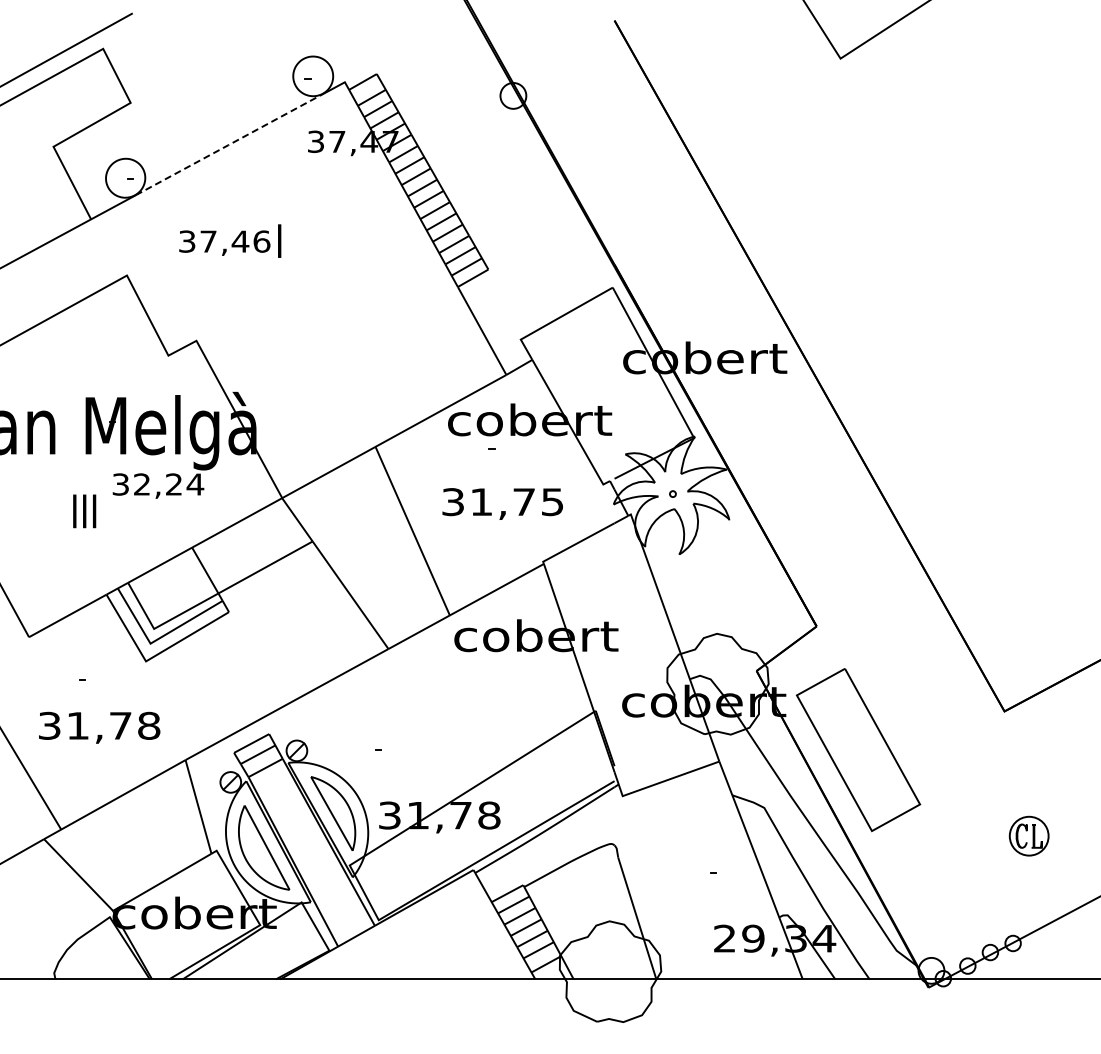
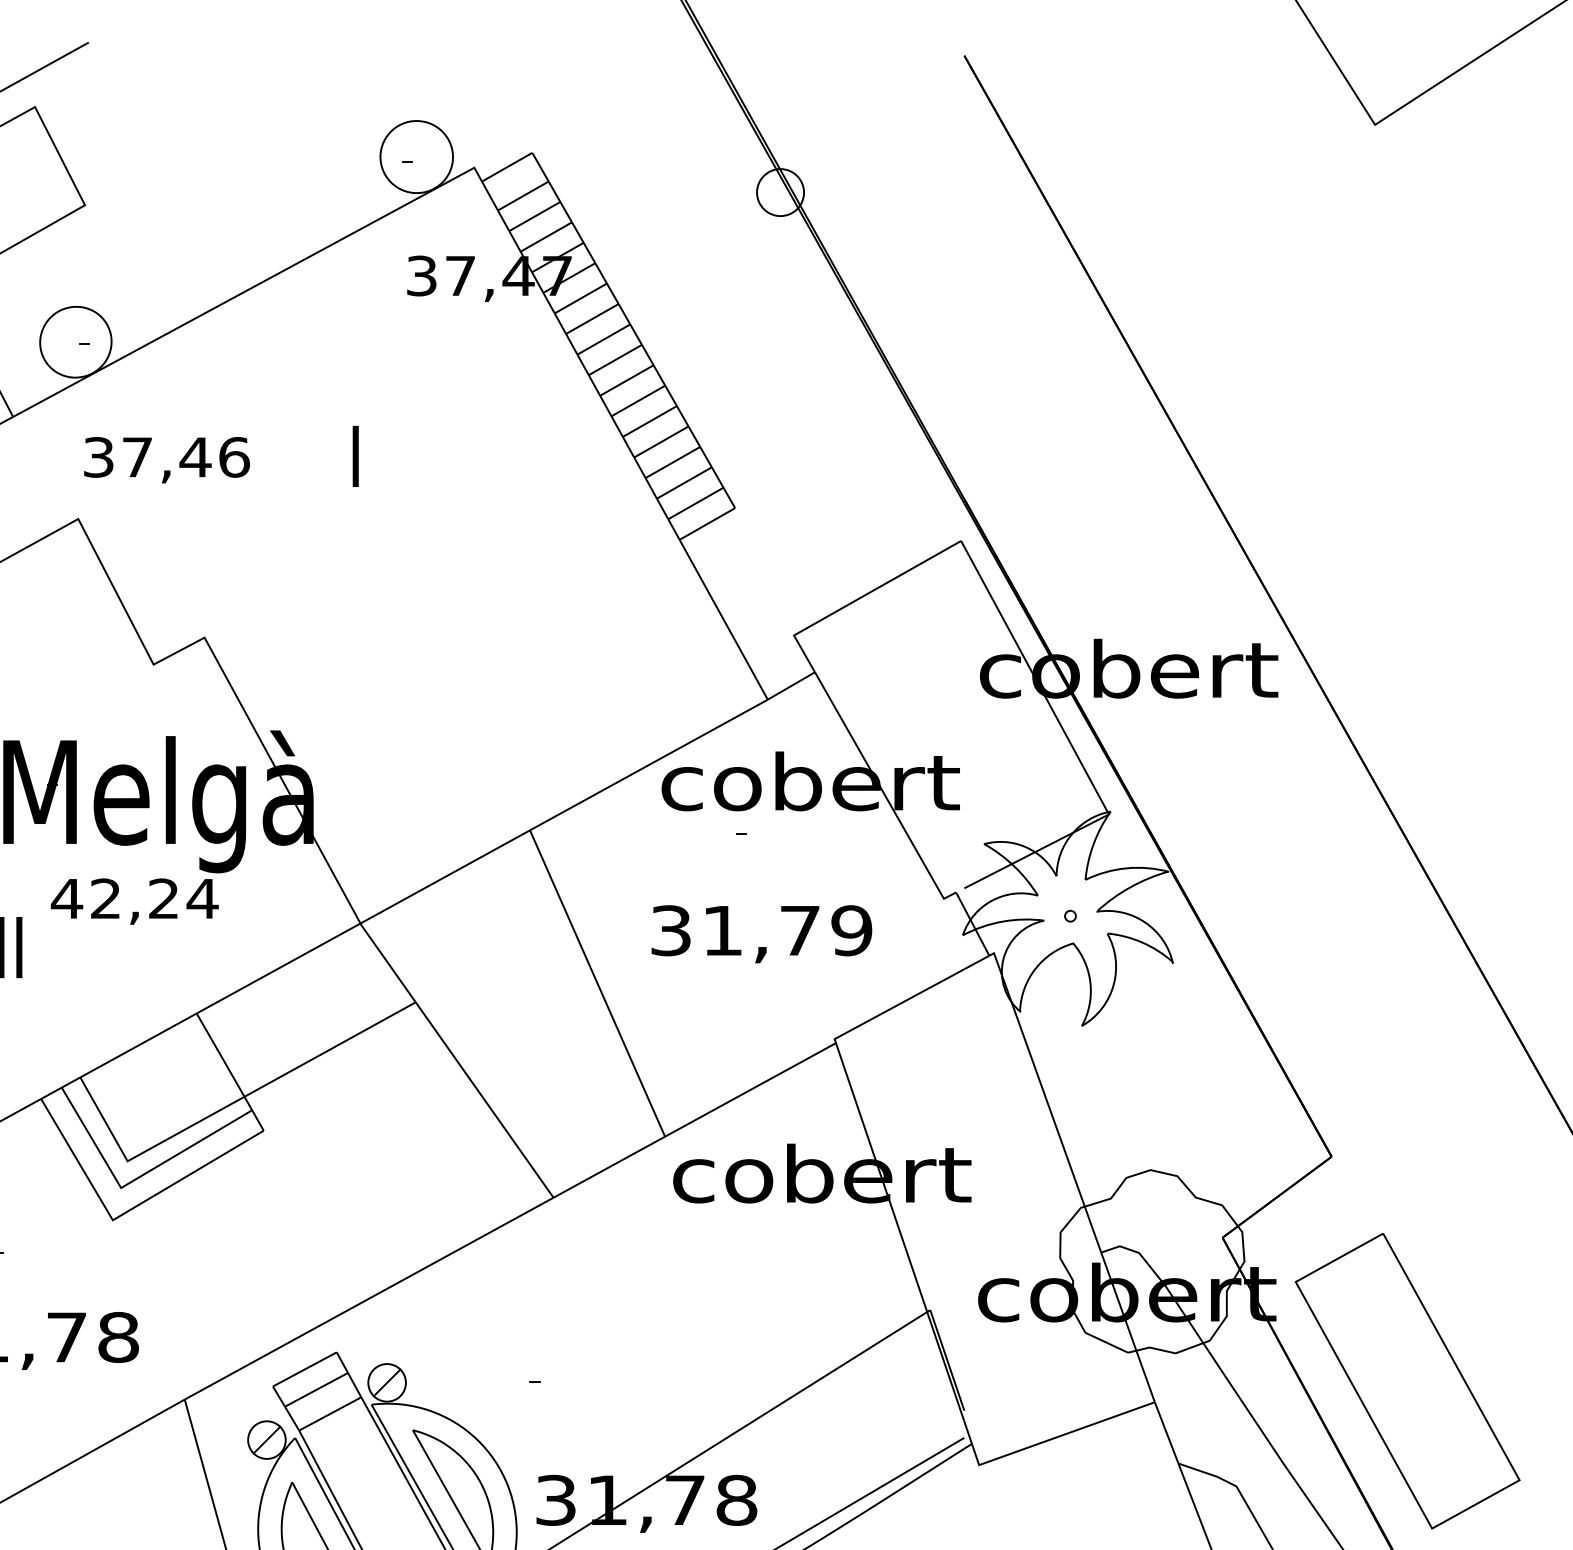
line: (229, 144) -> (264, 280), dashed -> solid
text: (224, 242) -> (166, 458), moved
text: (120, 484) -> (66, 898), 32,24 -> 42,24
text: (552, 501) -> (851, 929), 31,75 -> 31,79

